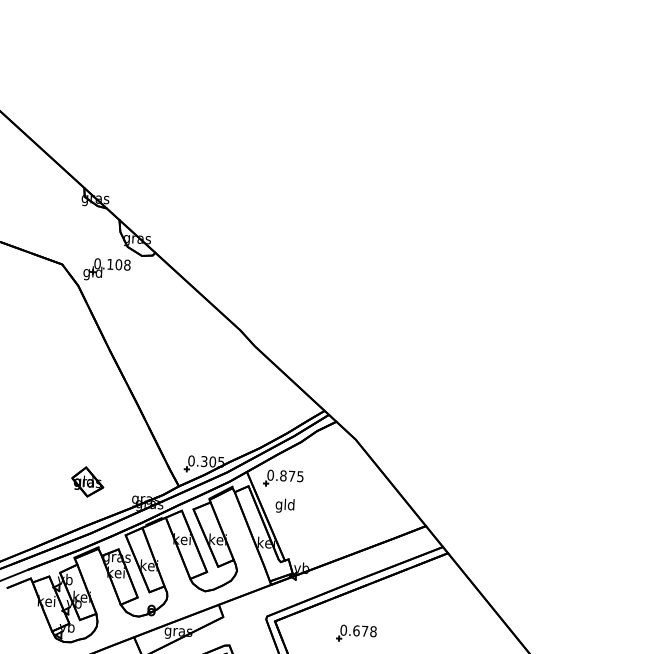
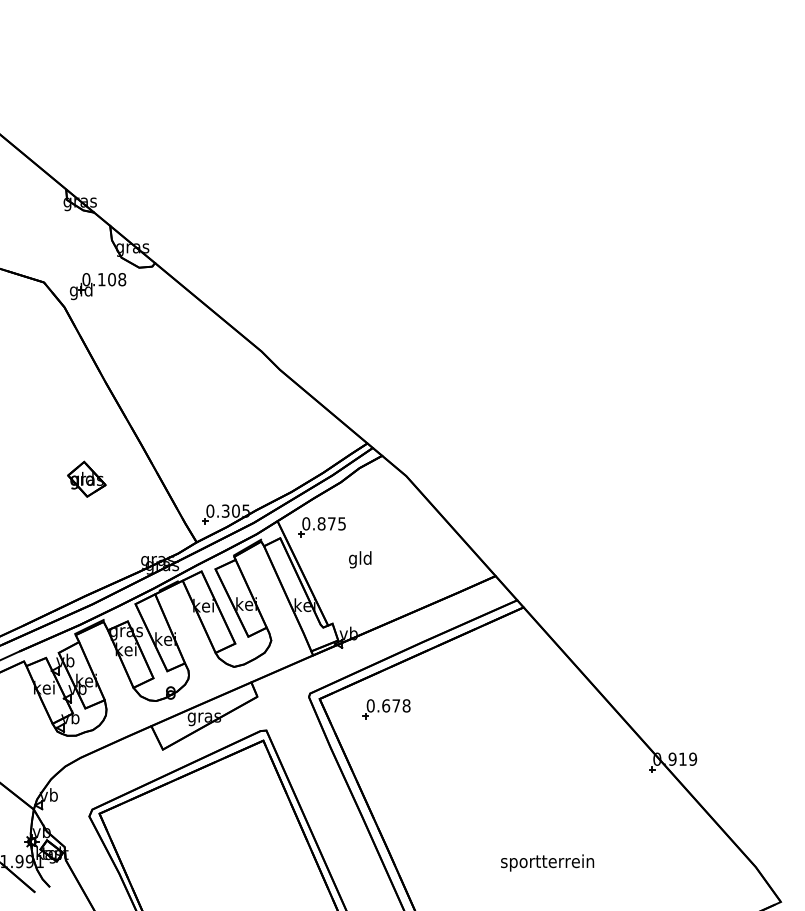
part: (87, 481) -> (86, 478), moved
text: (285, 505) -> (360, 559), moved
part: (356, 633) -> (386, 709), moved

